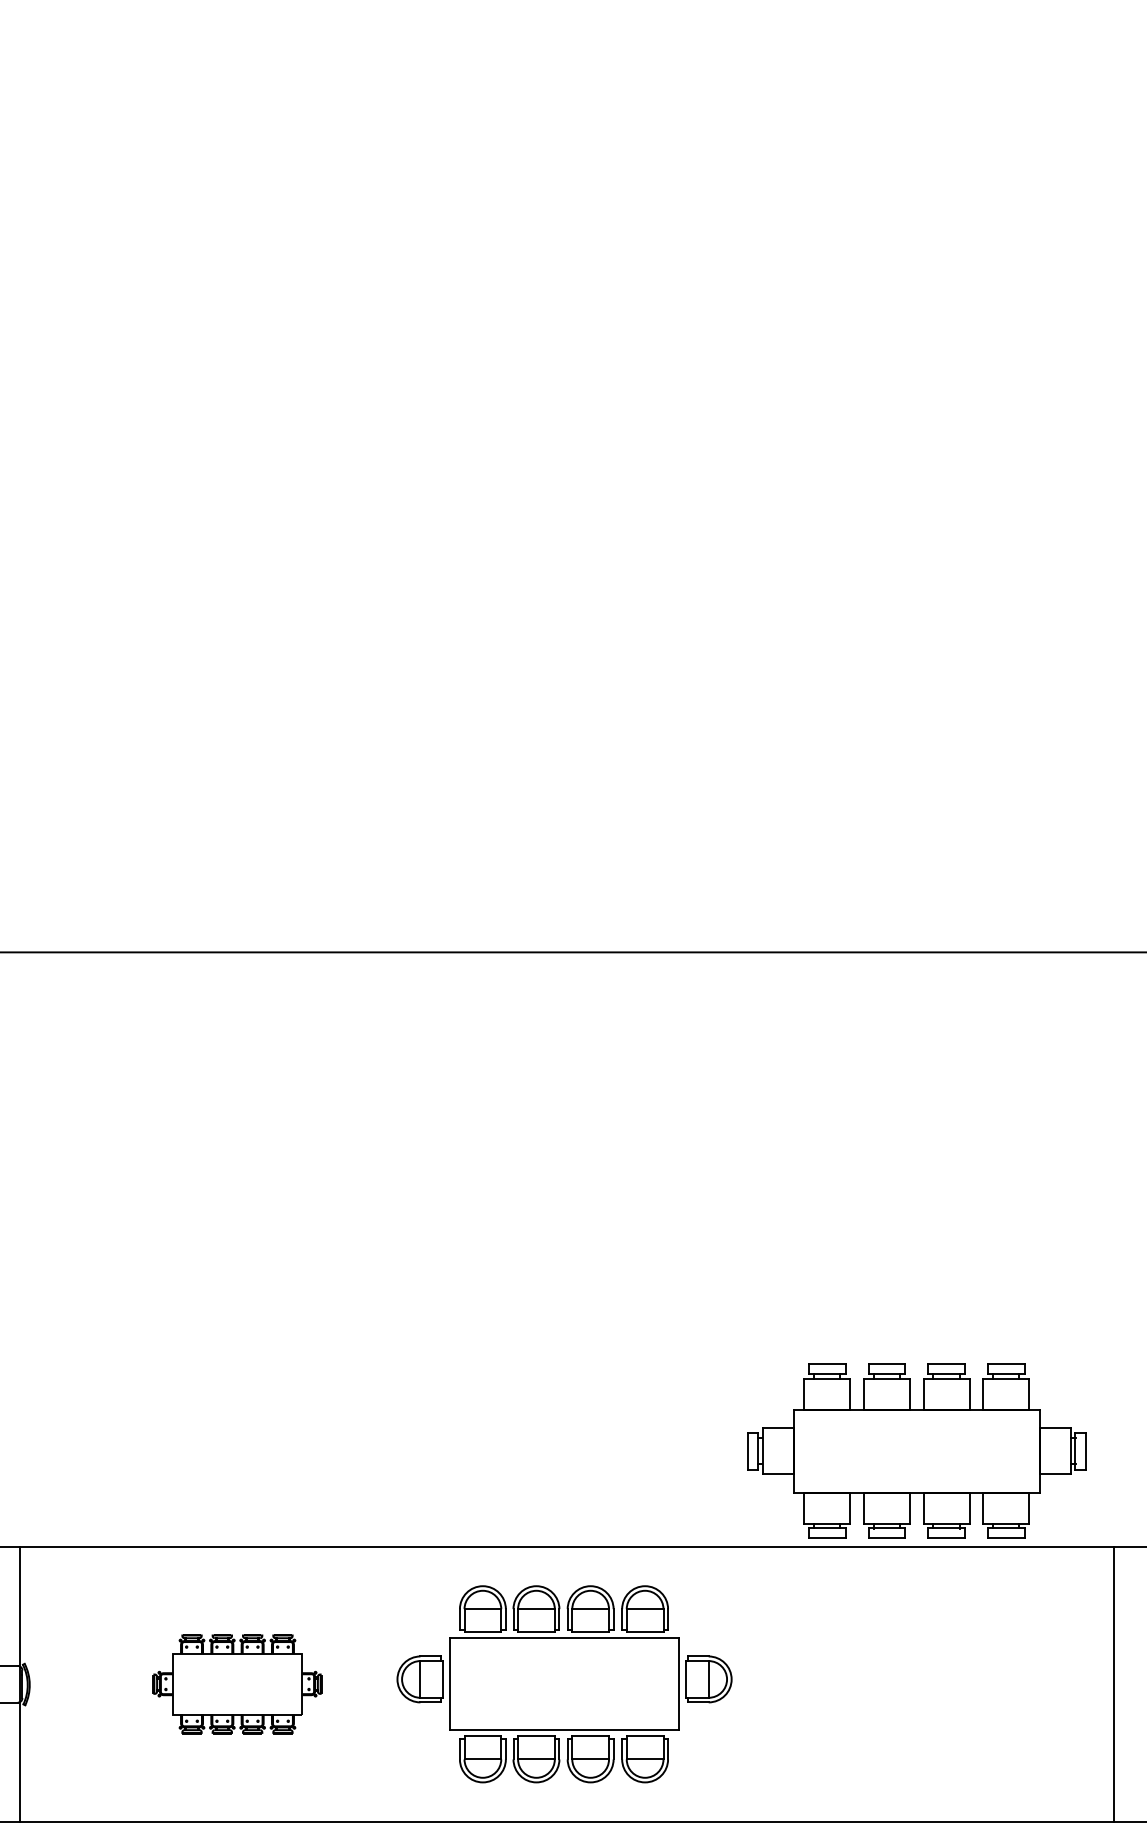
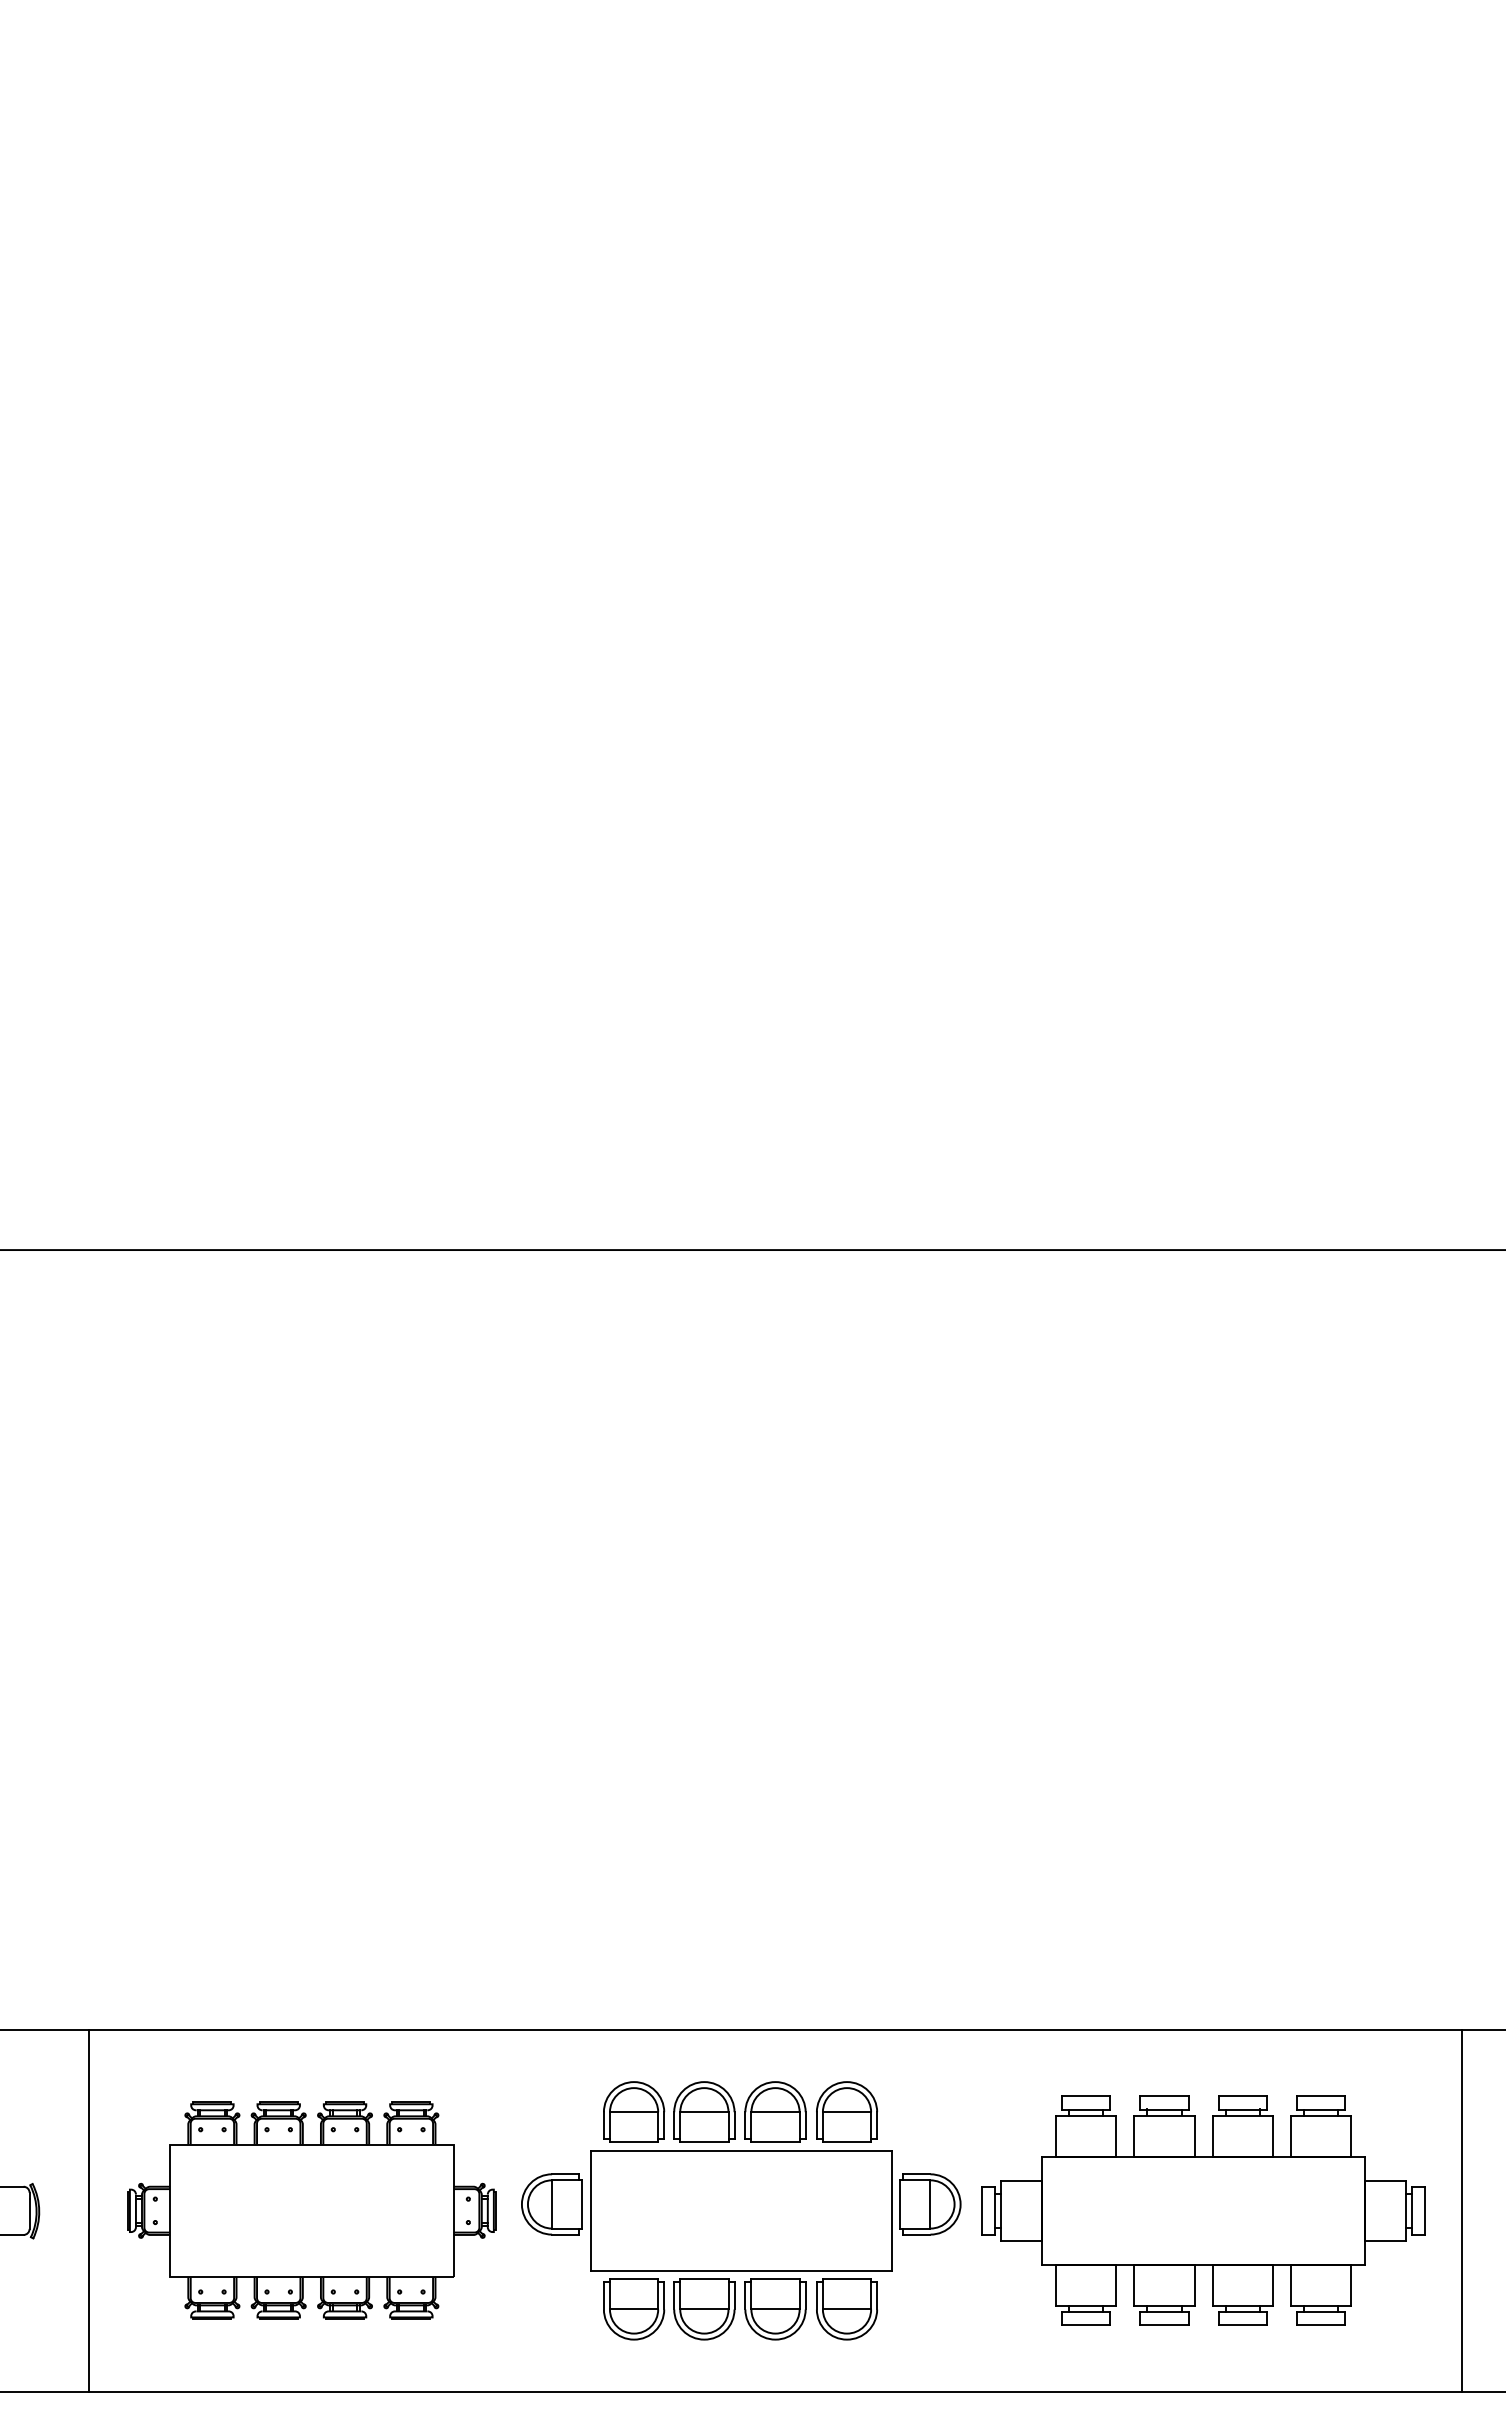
part: (916, 1450) -> (1203, 2210), moved
line: (20, 1684) -> (88, 2210), moved
part: (237, 1684) -> (311, 2210), size x1.67

